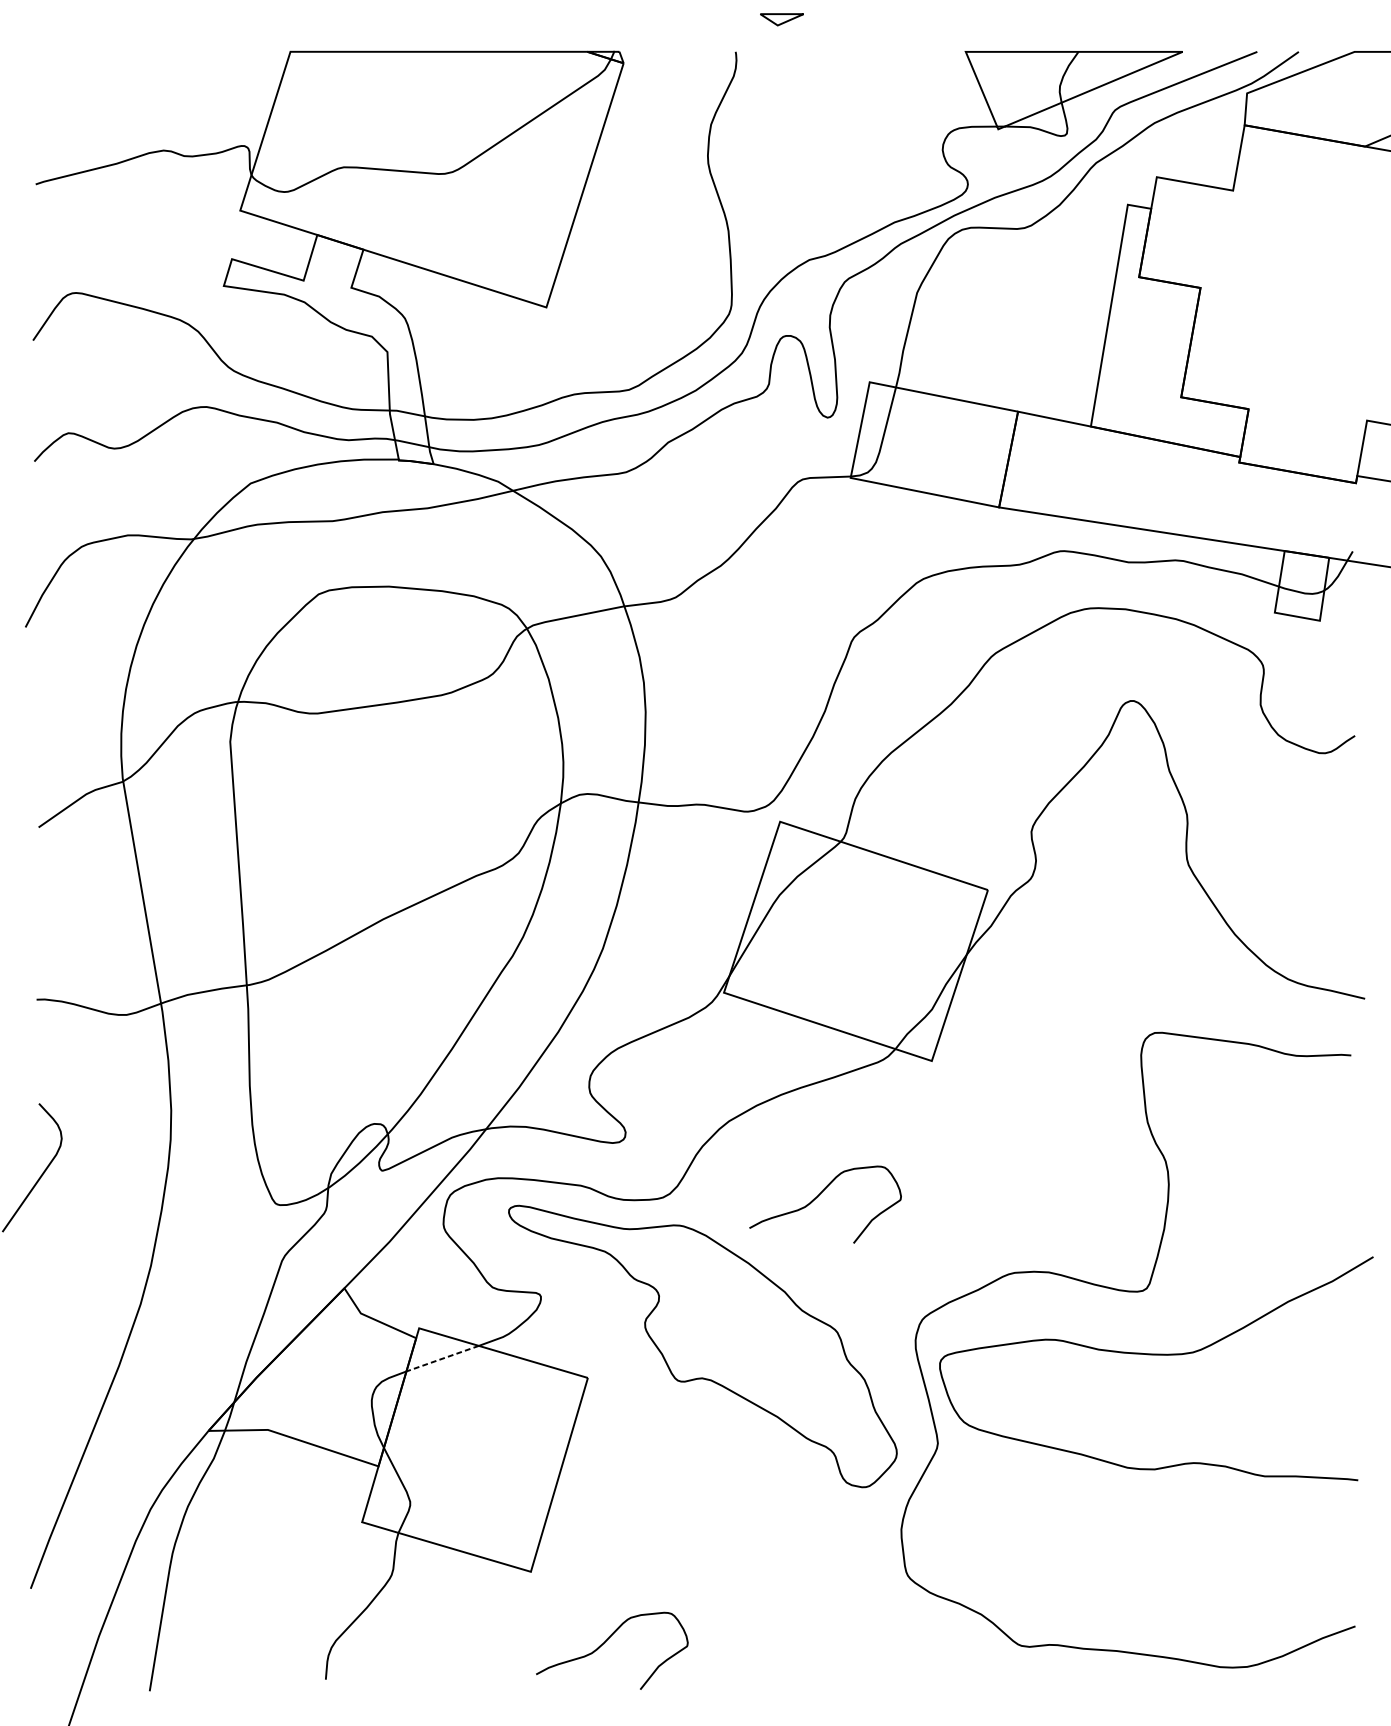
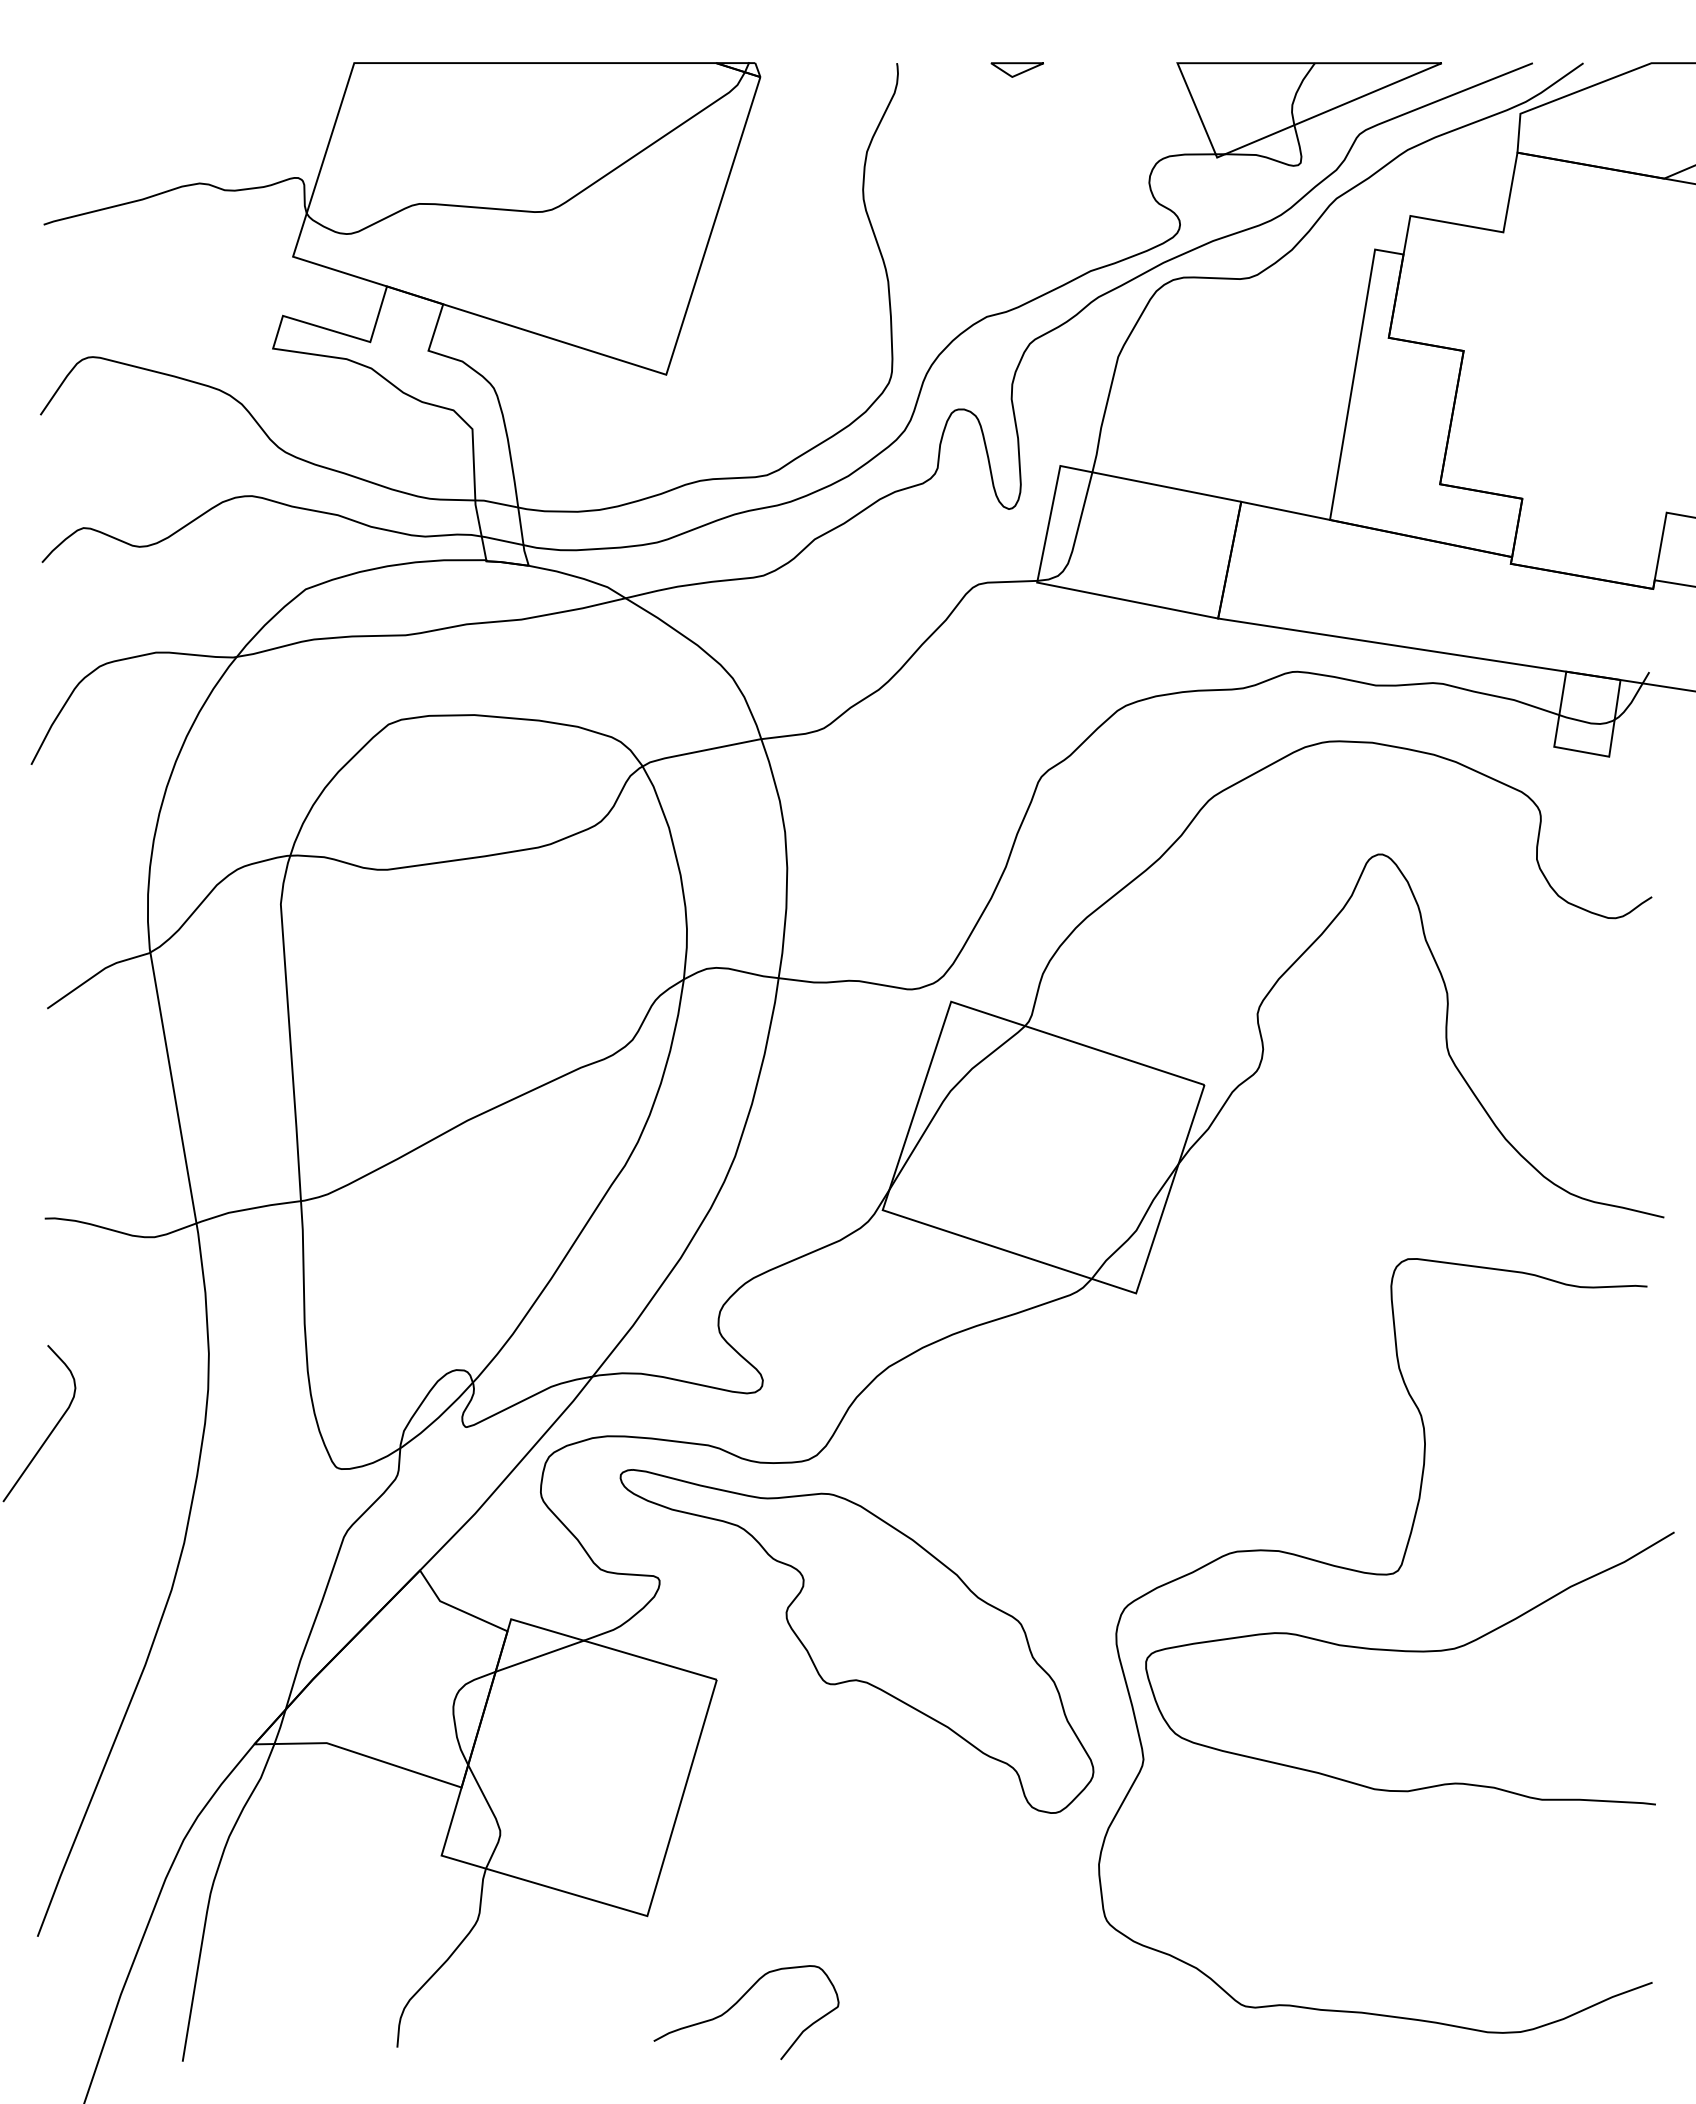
part: (781, 19) -> (1016, 69), moved
curve: (818, 1197) -> (997, 1459), removed
line: (442, 1358) -> (539, 1656), dashed -> solid

